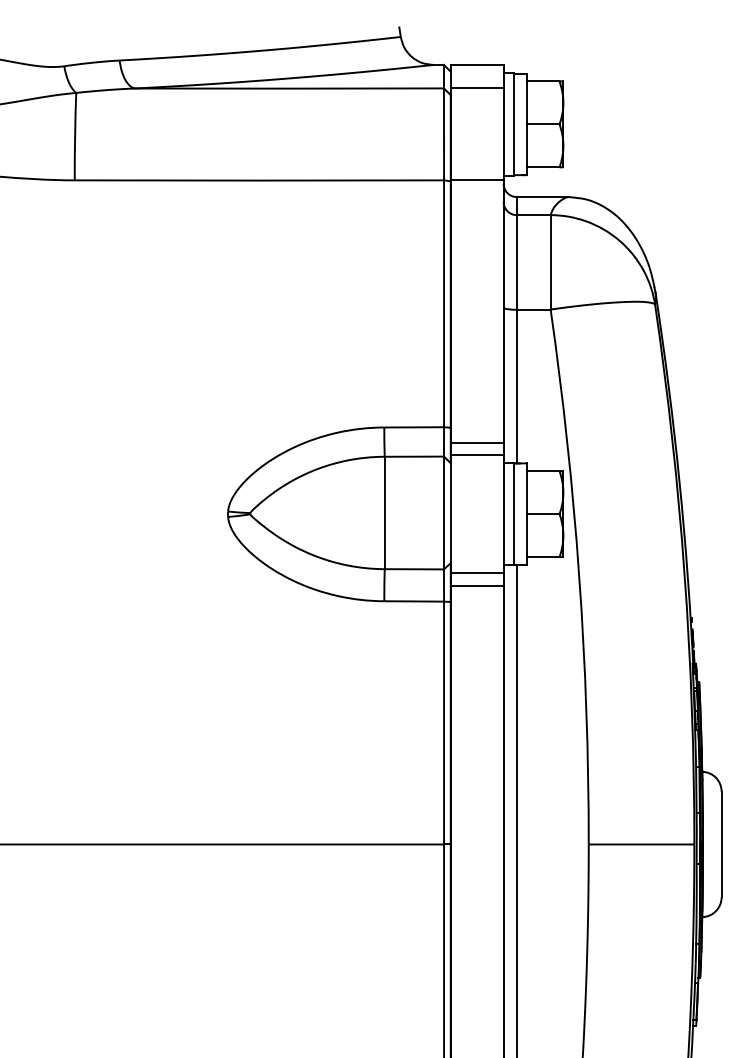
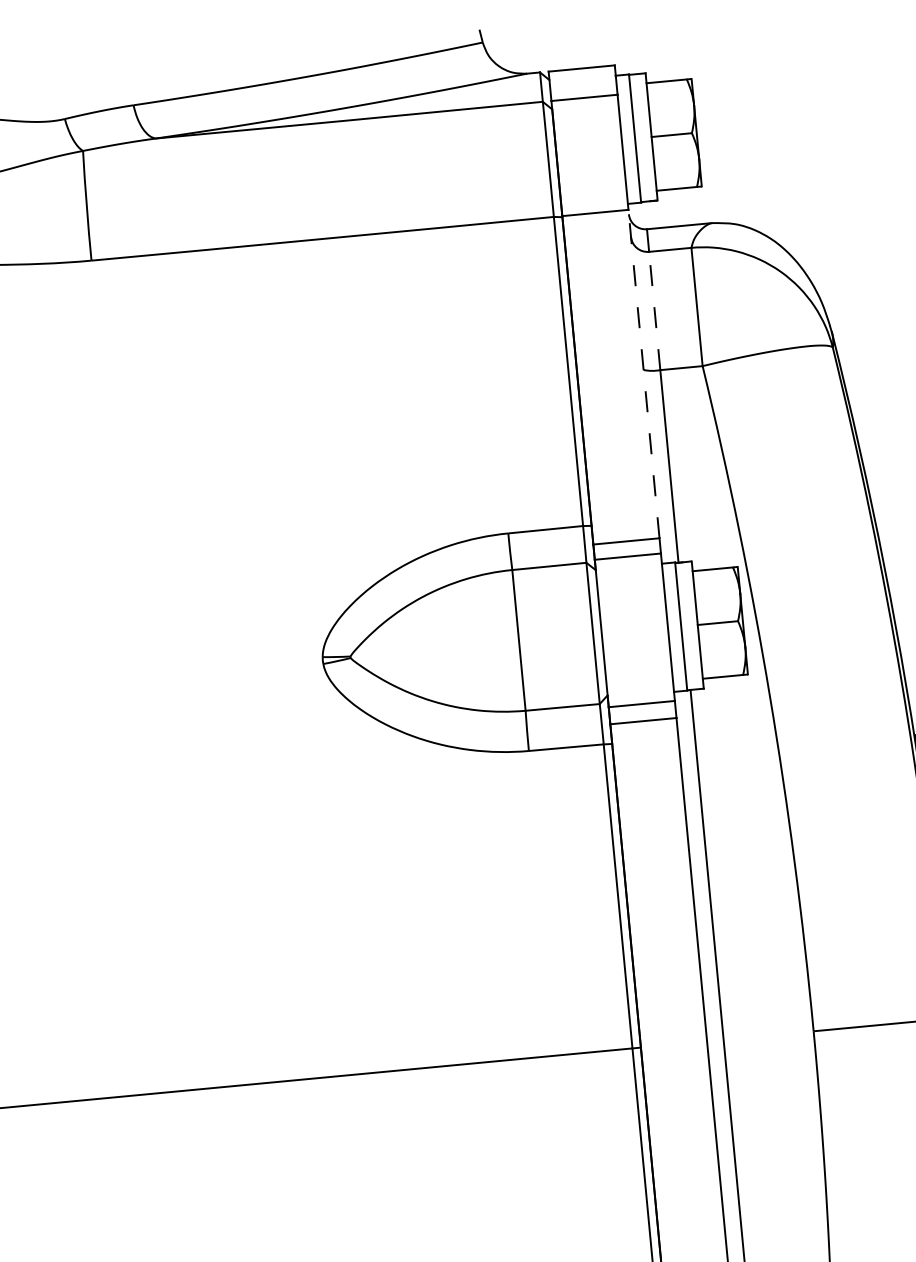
line: (516, 261) -> (654, 309), solid -> dashed
line: (503, 311) -> (643, 374), solid -> dashed

